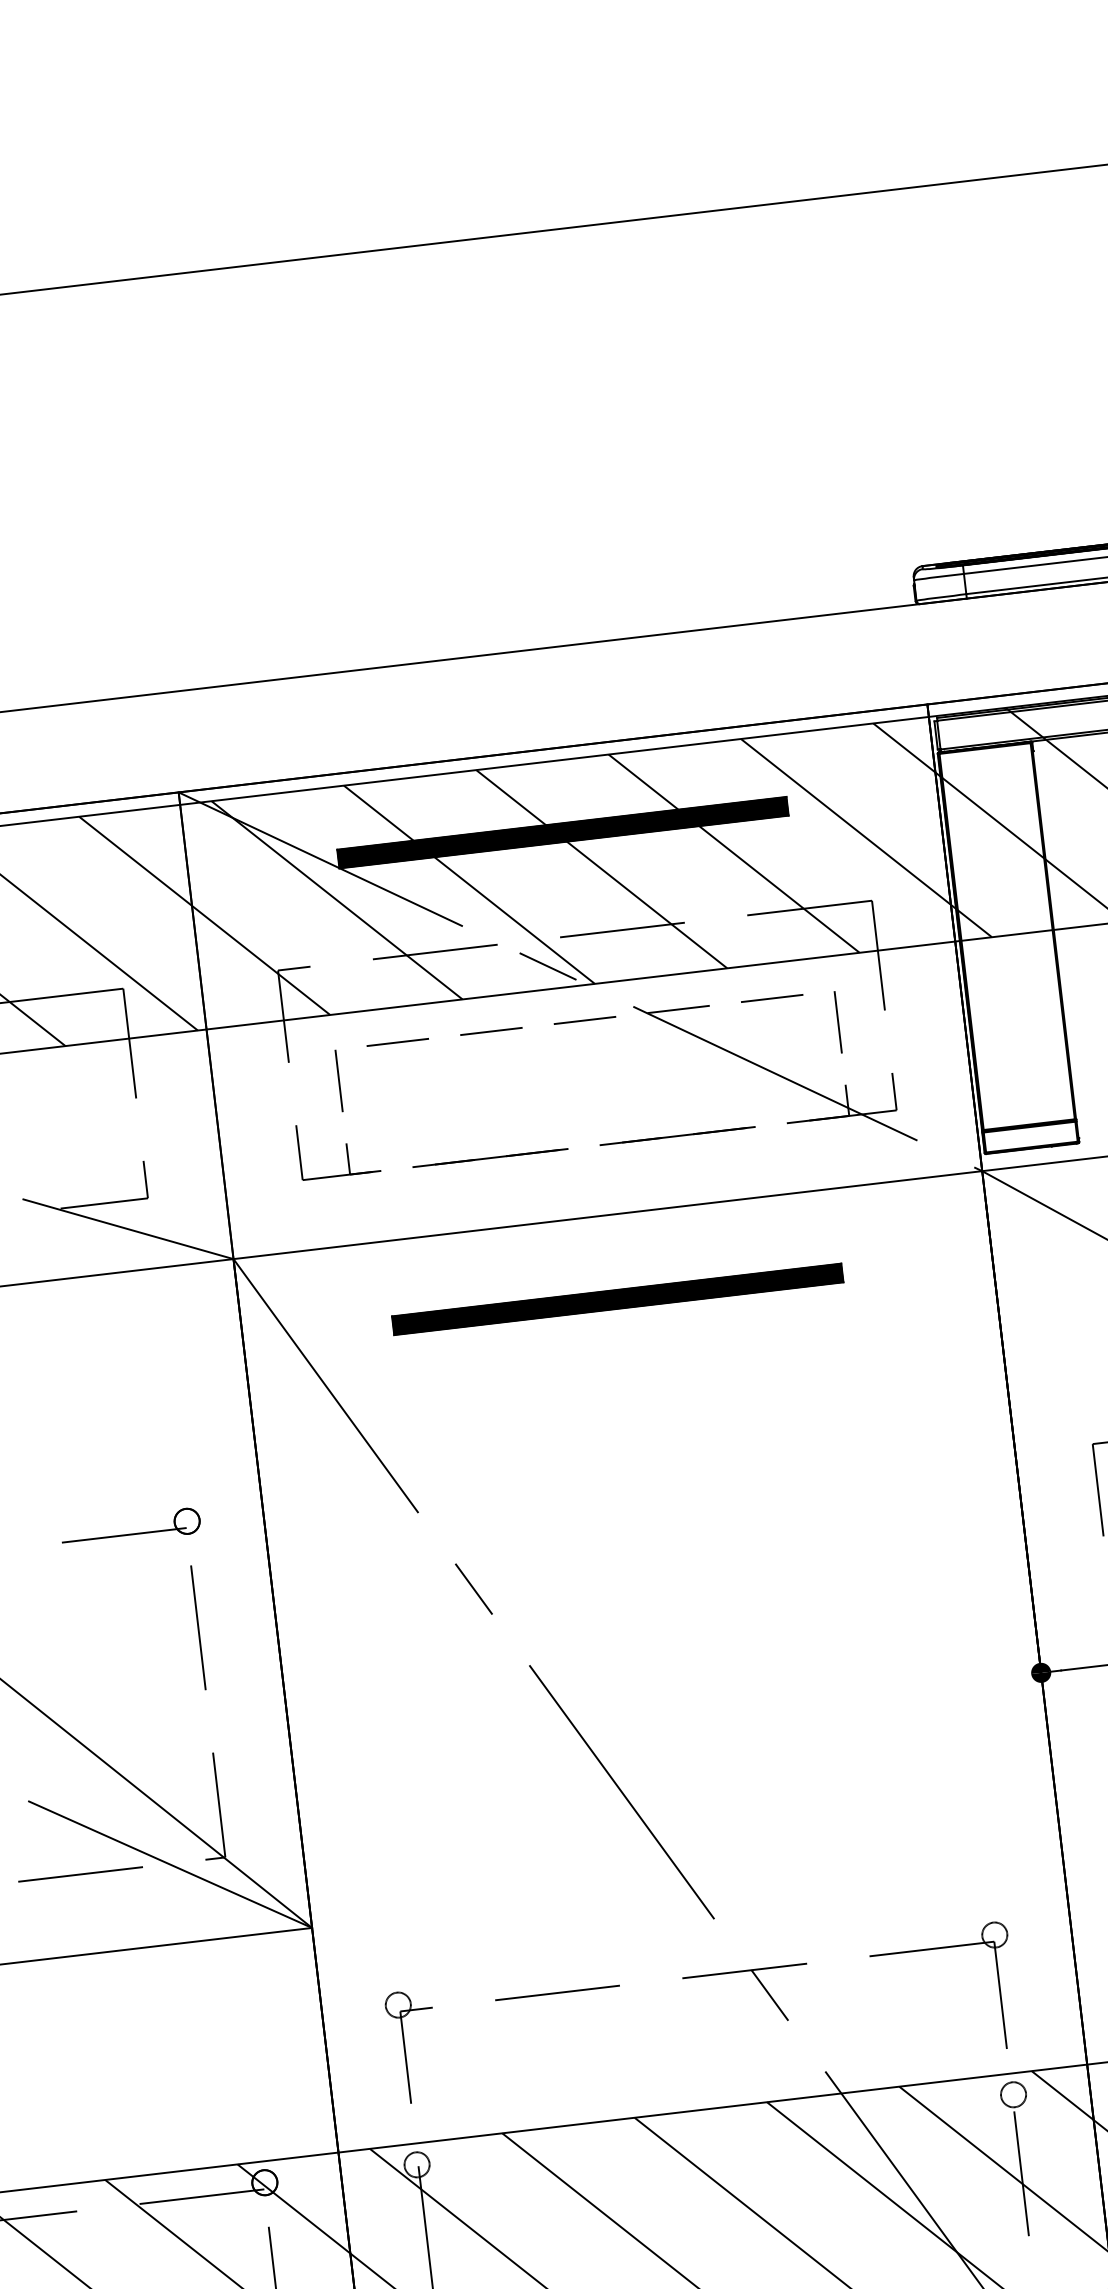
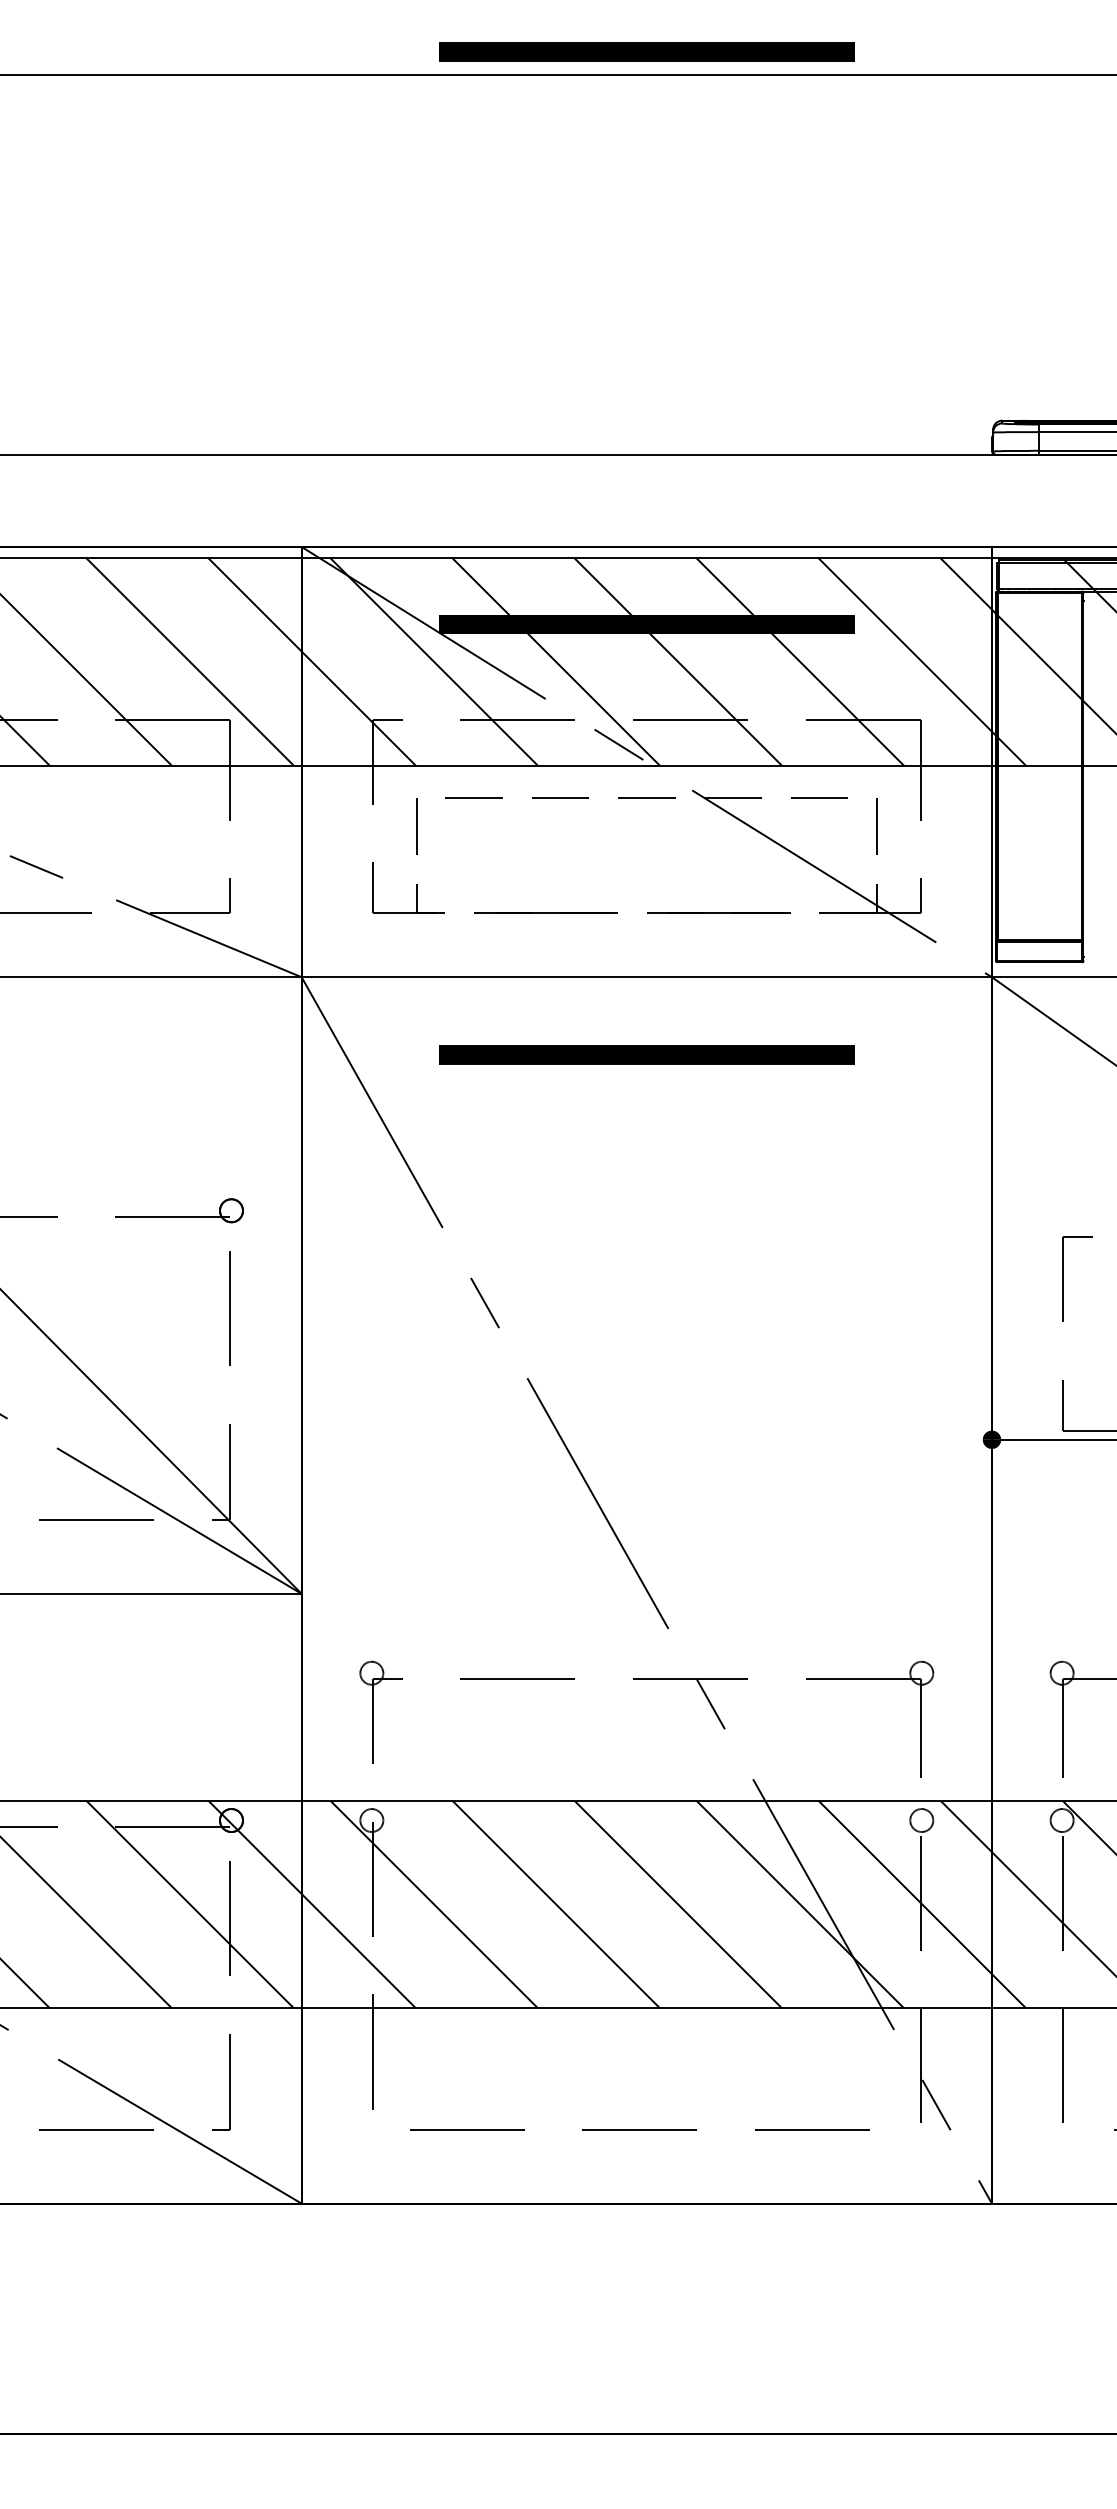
part: (489, 211) -> (646, 51), added

